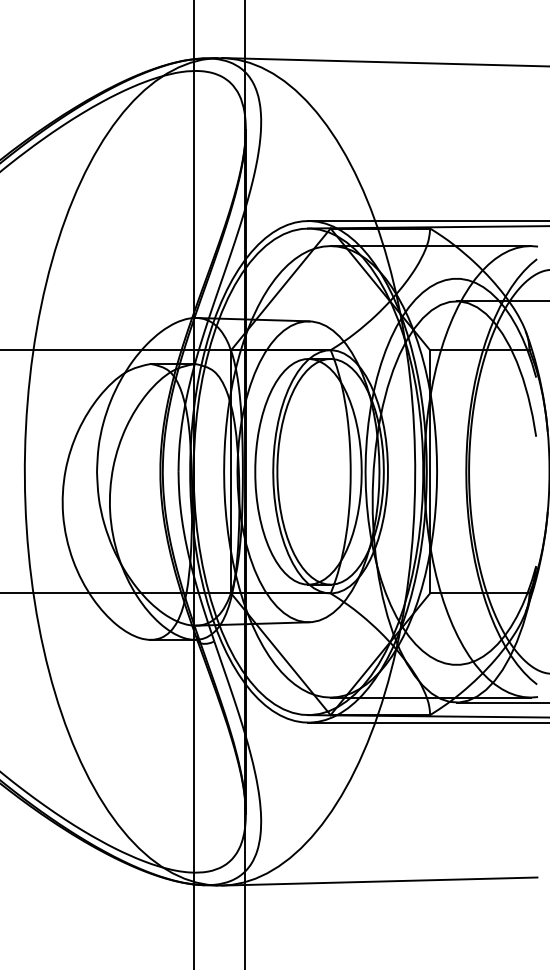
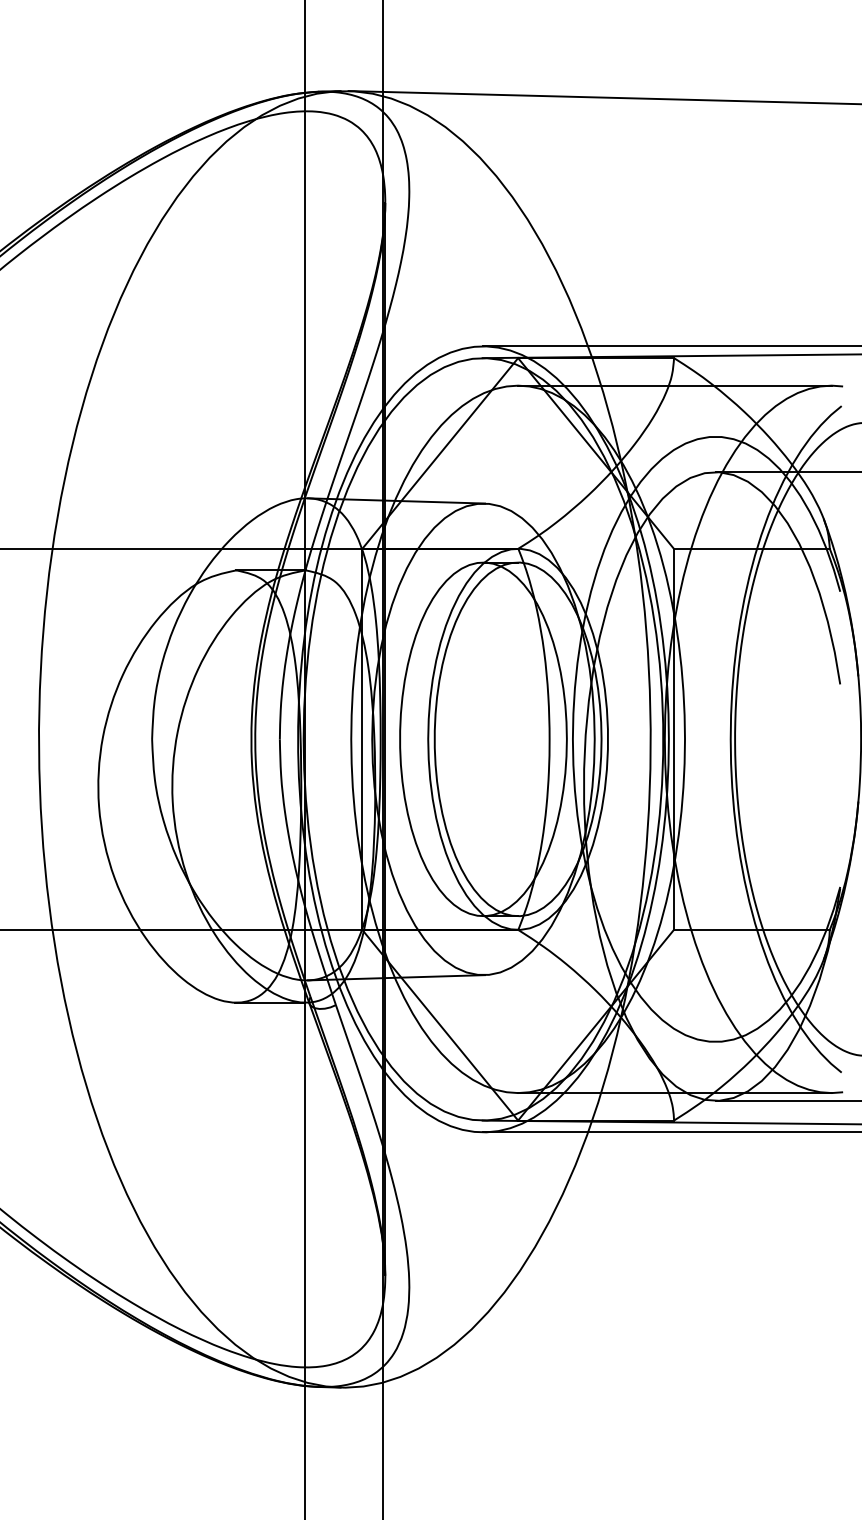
line: (379, 881) -> (594, 1381), removed

